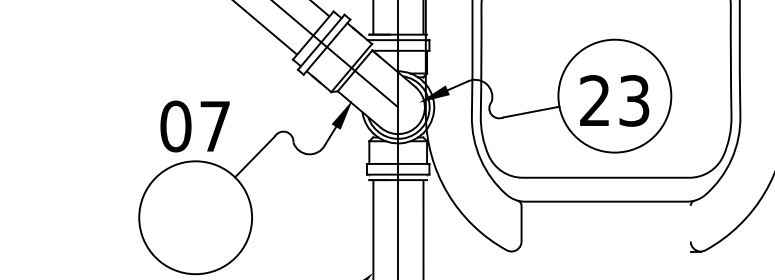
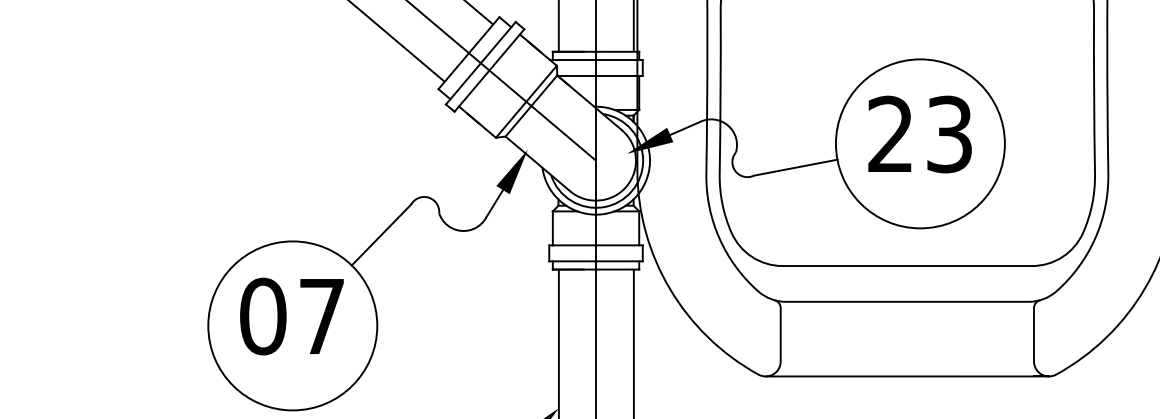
text: (614, 100) -> (919, 133), moved
text: (194, 126) -> (291, 316), moved
line: (690, 223) -> (1033, 334), added
line: (605, 251) -> (906, 376), added

